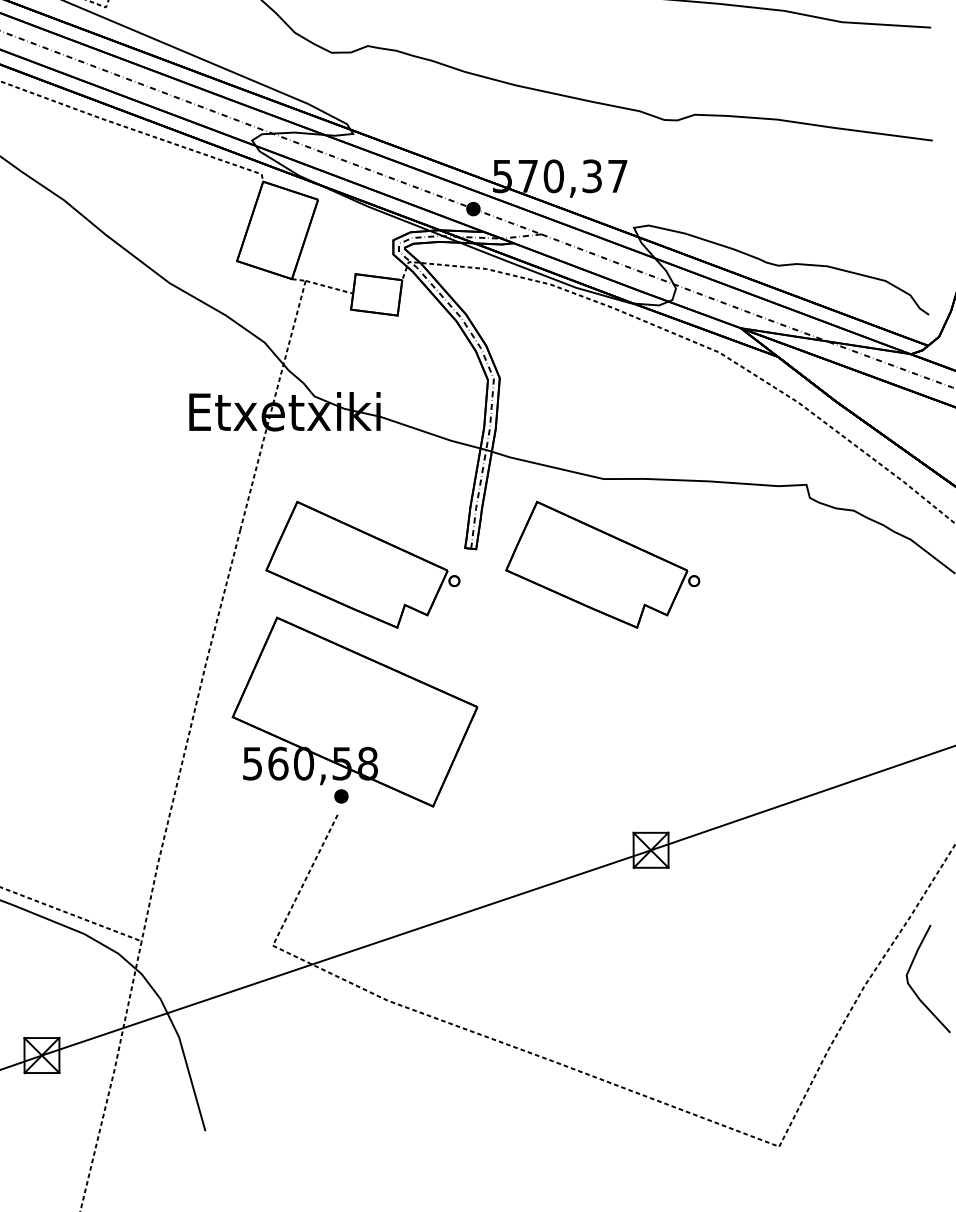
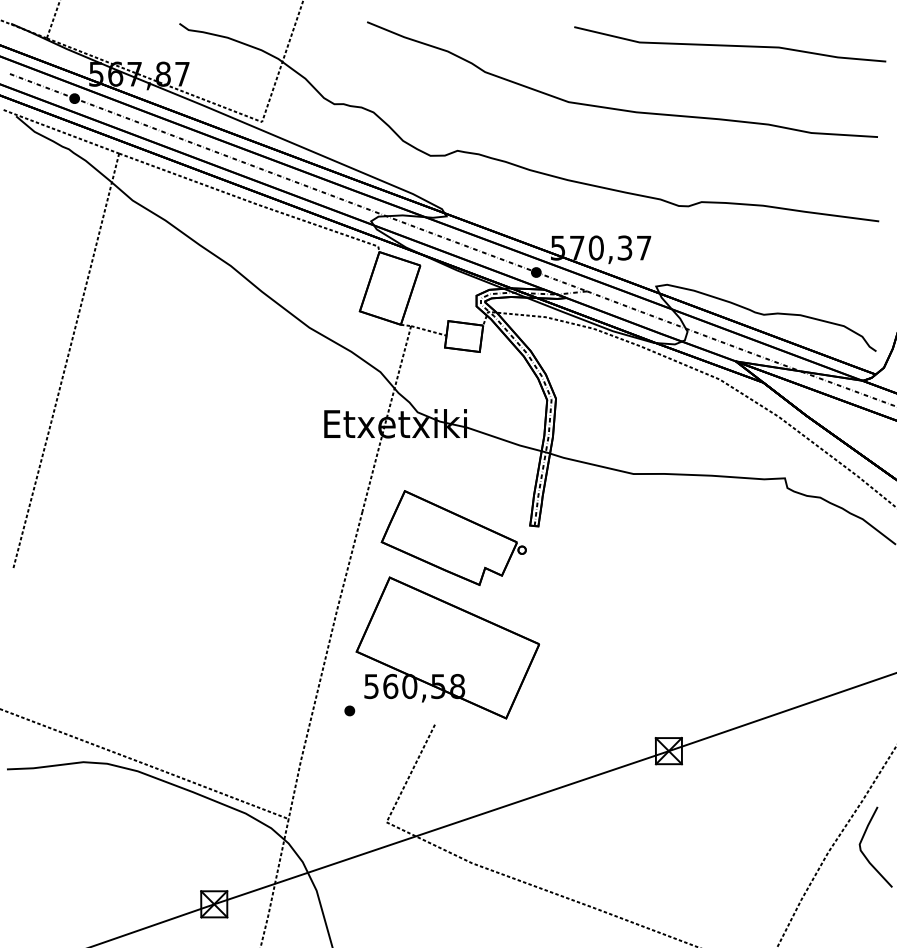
part: (602, 564) -> (632, 537), removed
part: (341, 795) -> (349, 710), moved

